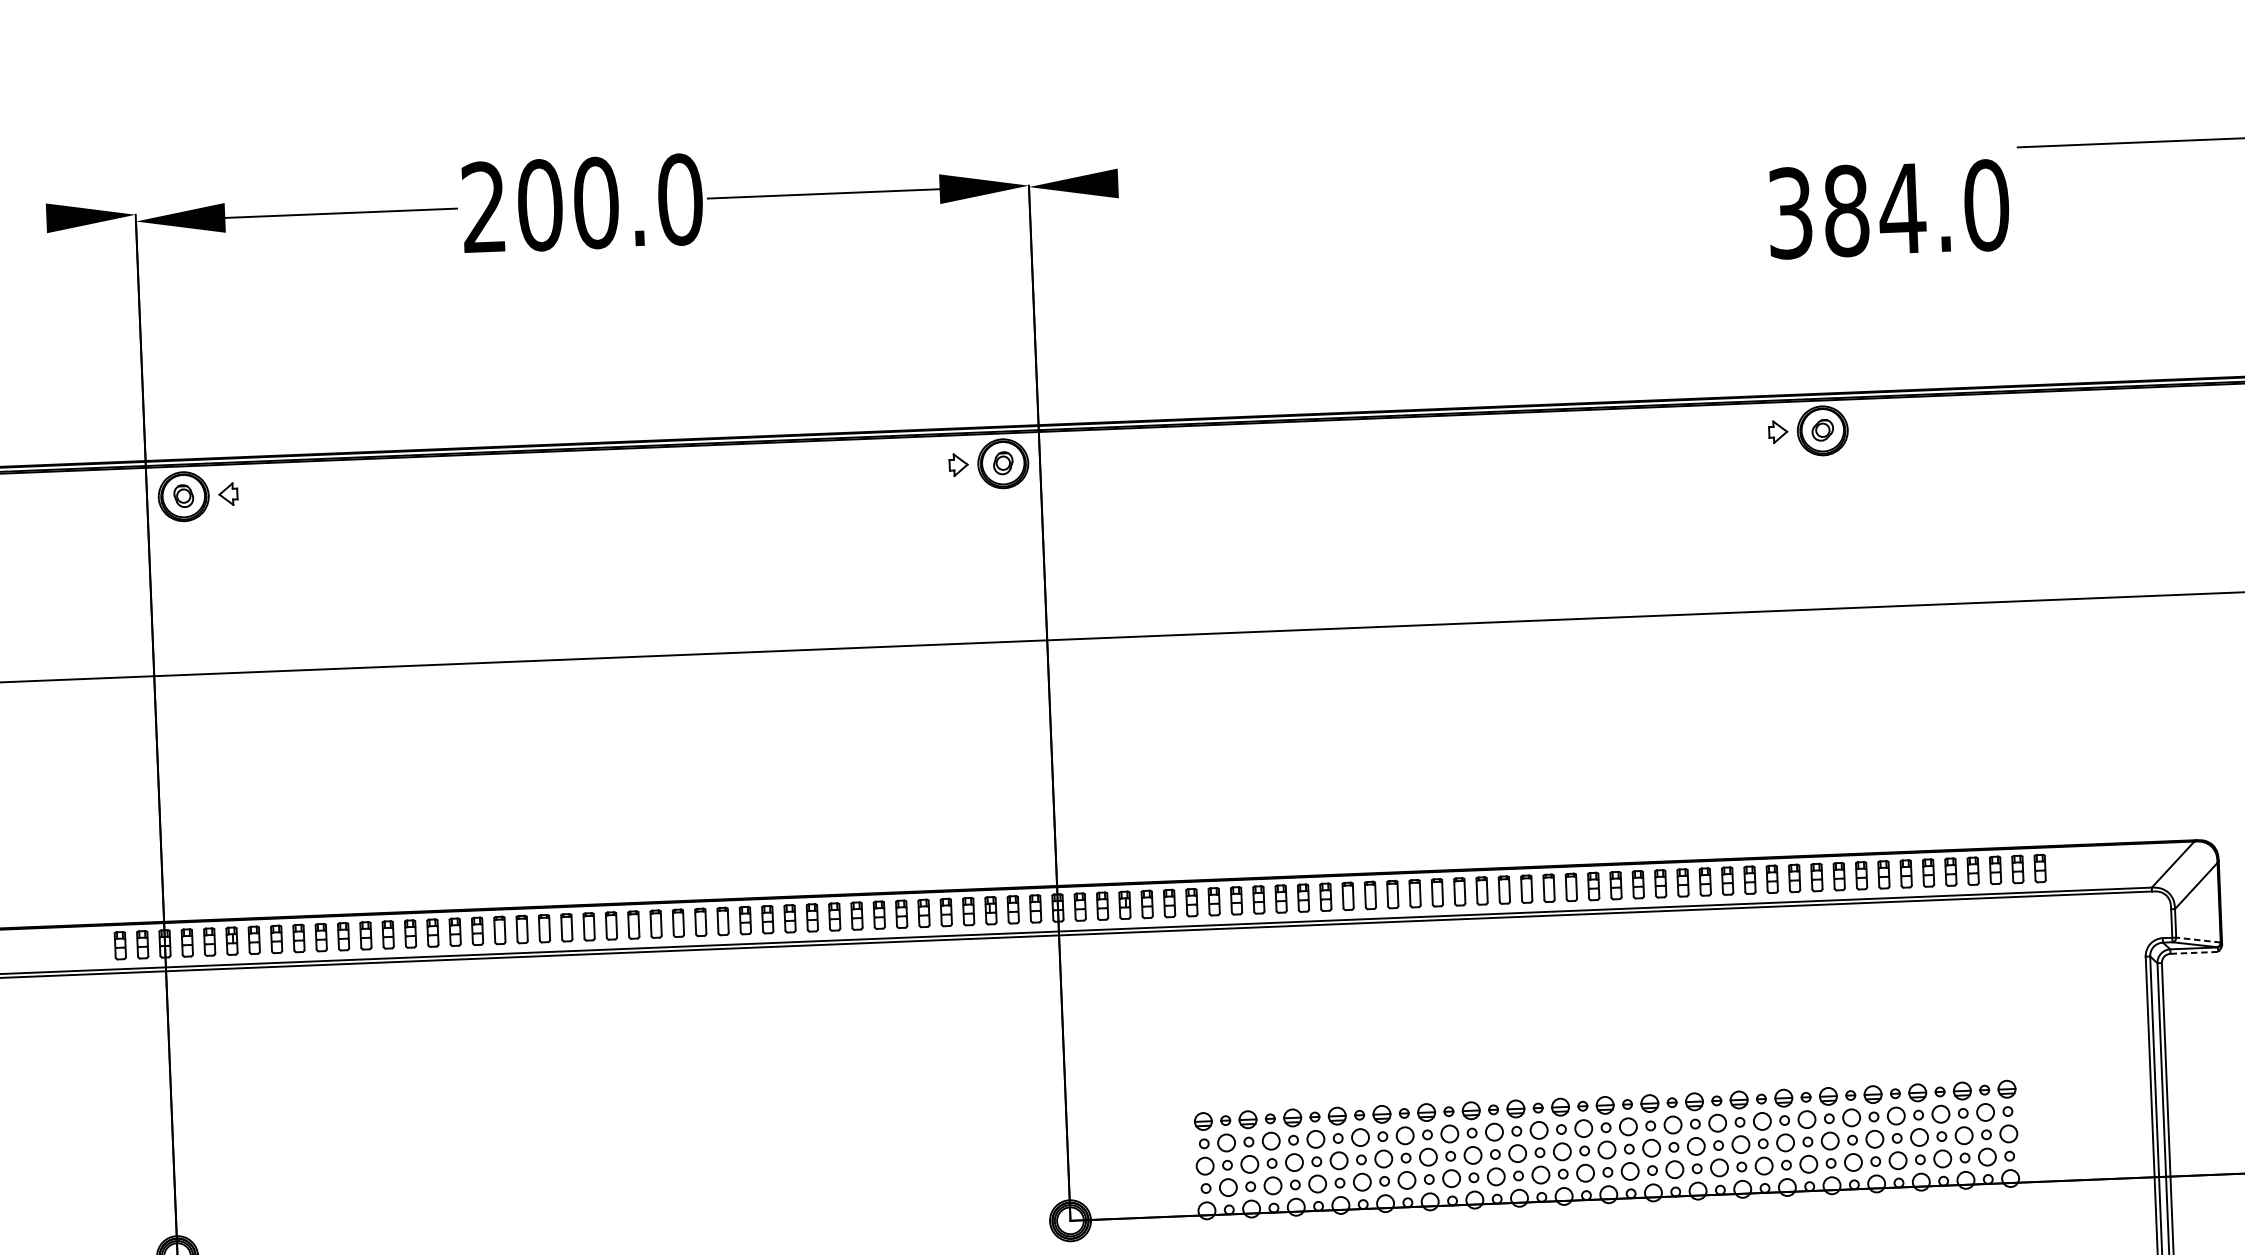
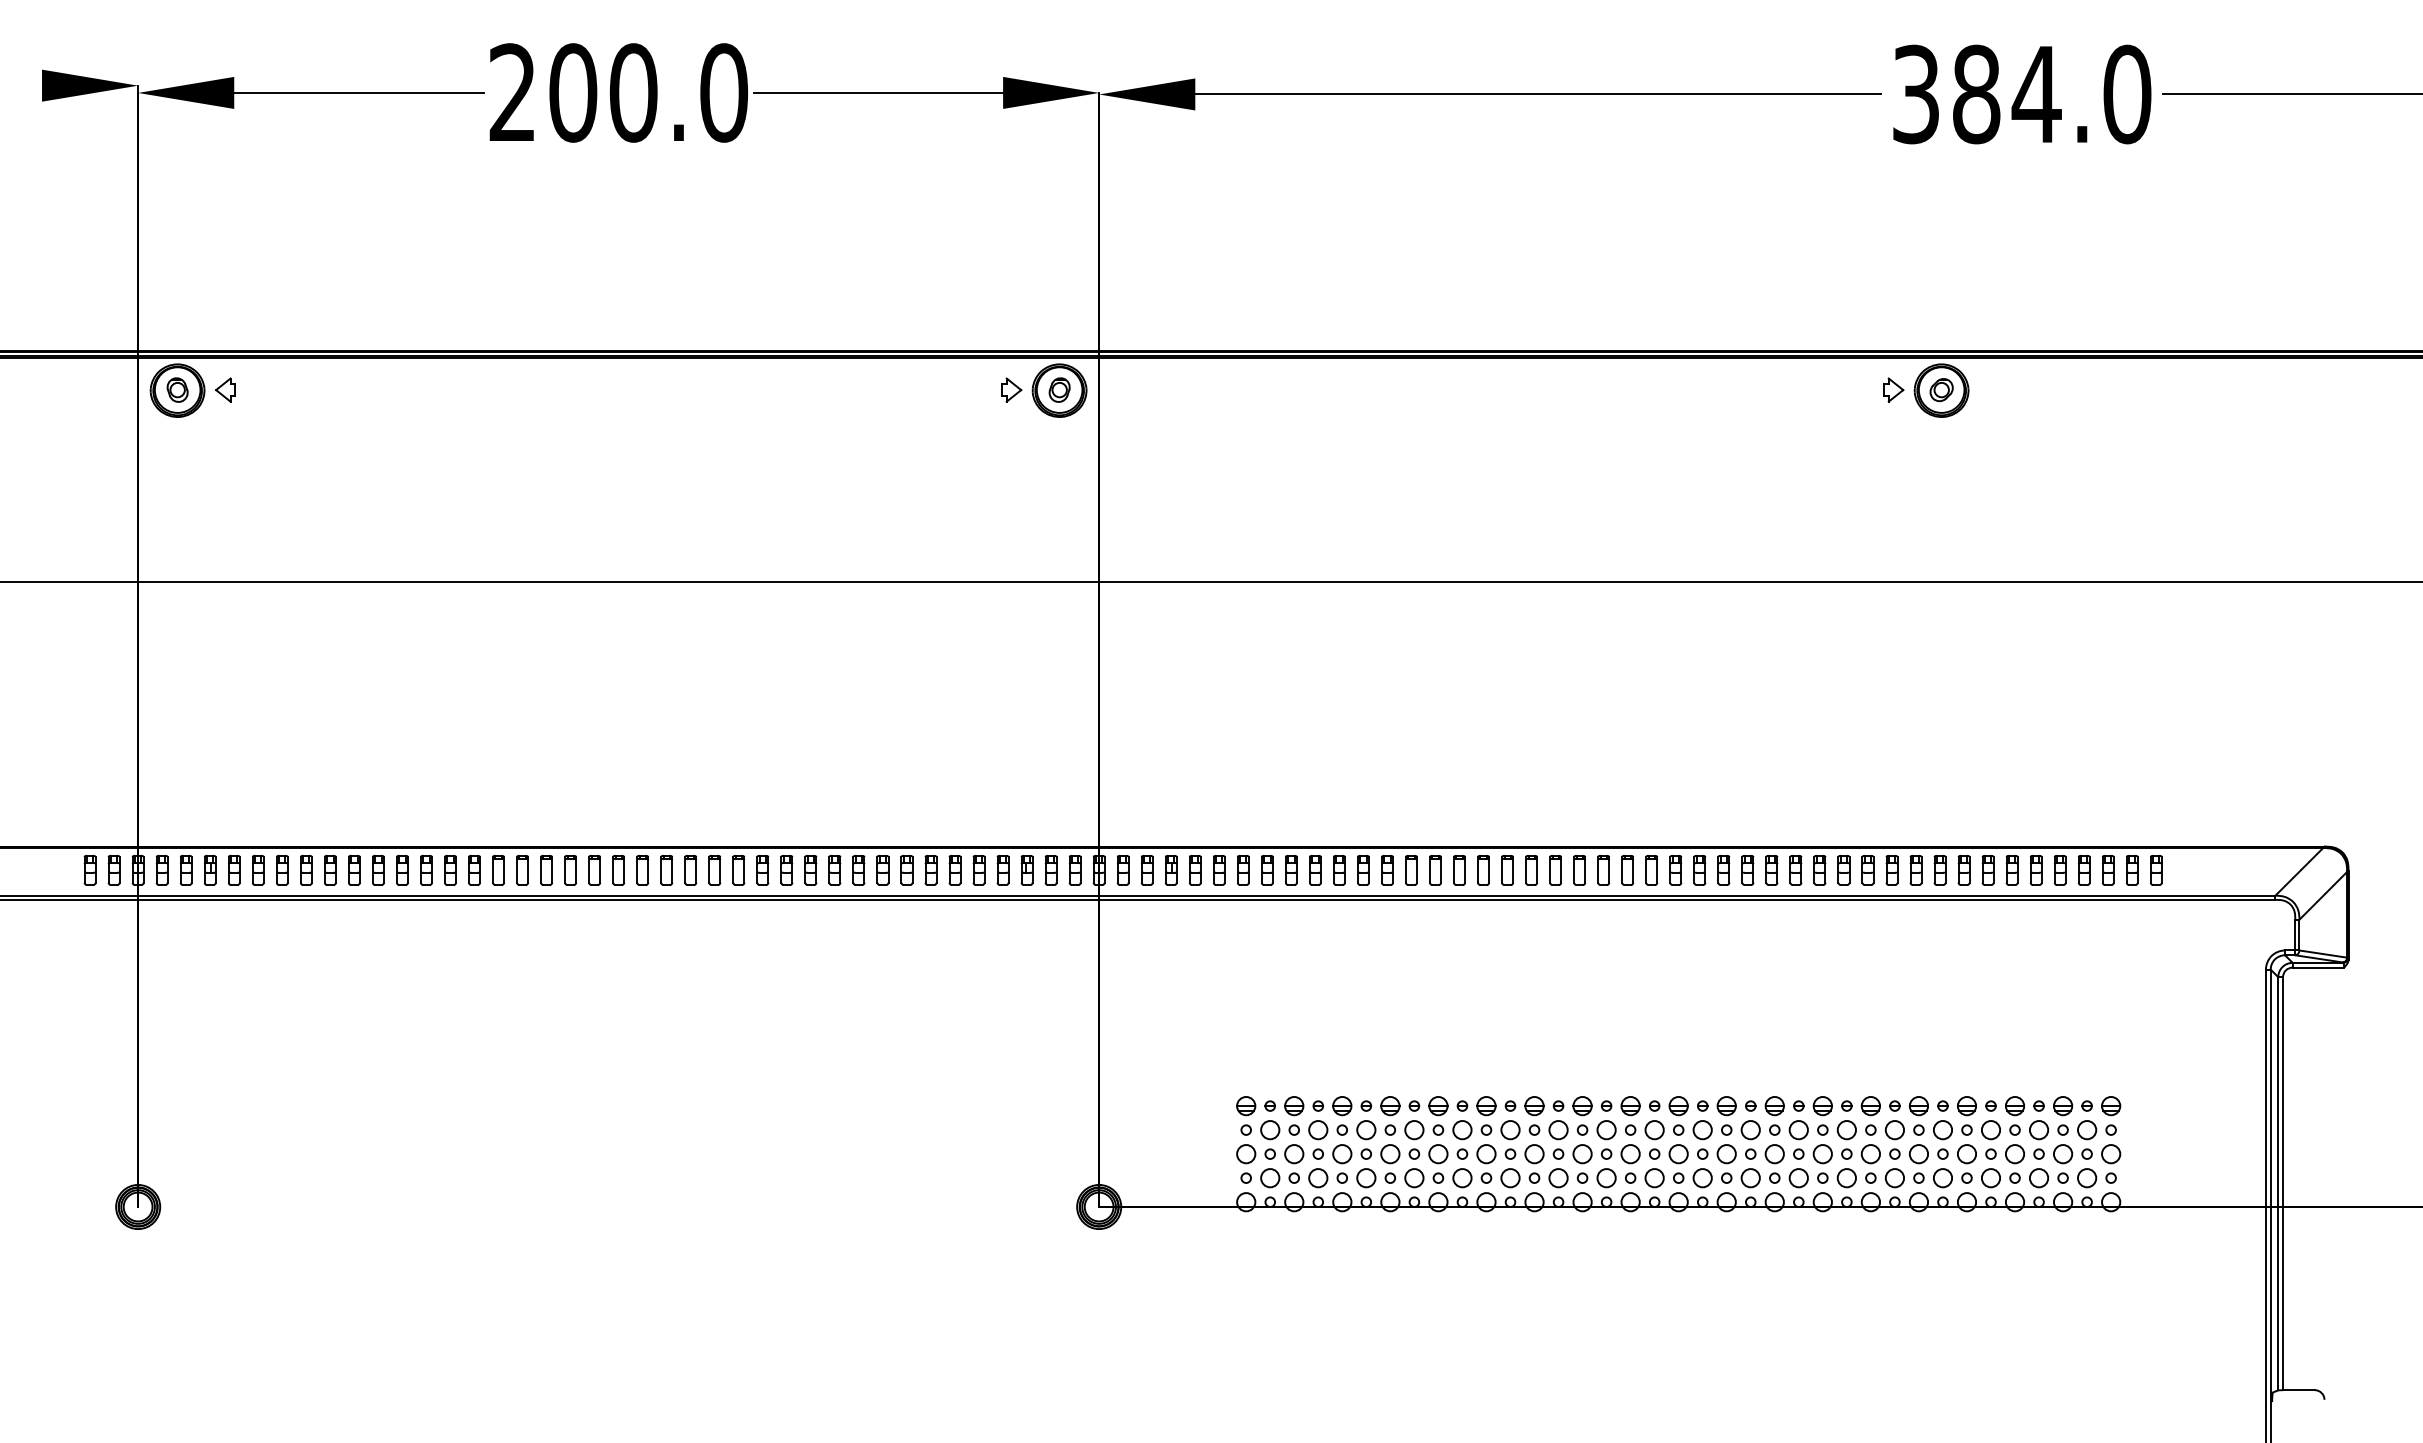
line: (1436, 170) -> (1537, 94), added
text: (1889, 209) -> (2022, 94), moved
line: (2197, 940) -> (2322, 954), dashed -> solid
line: (2194, 952) -> (2318, 967), dashed -> solid

